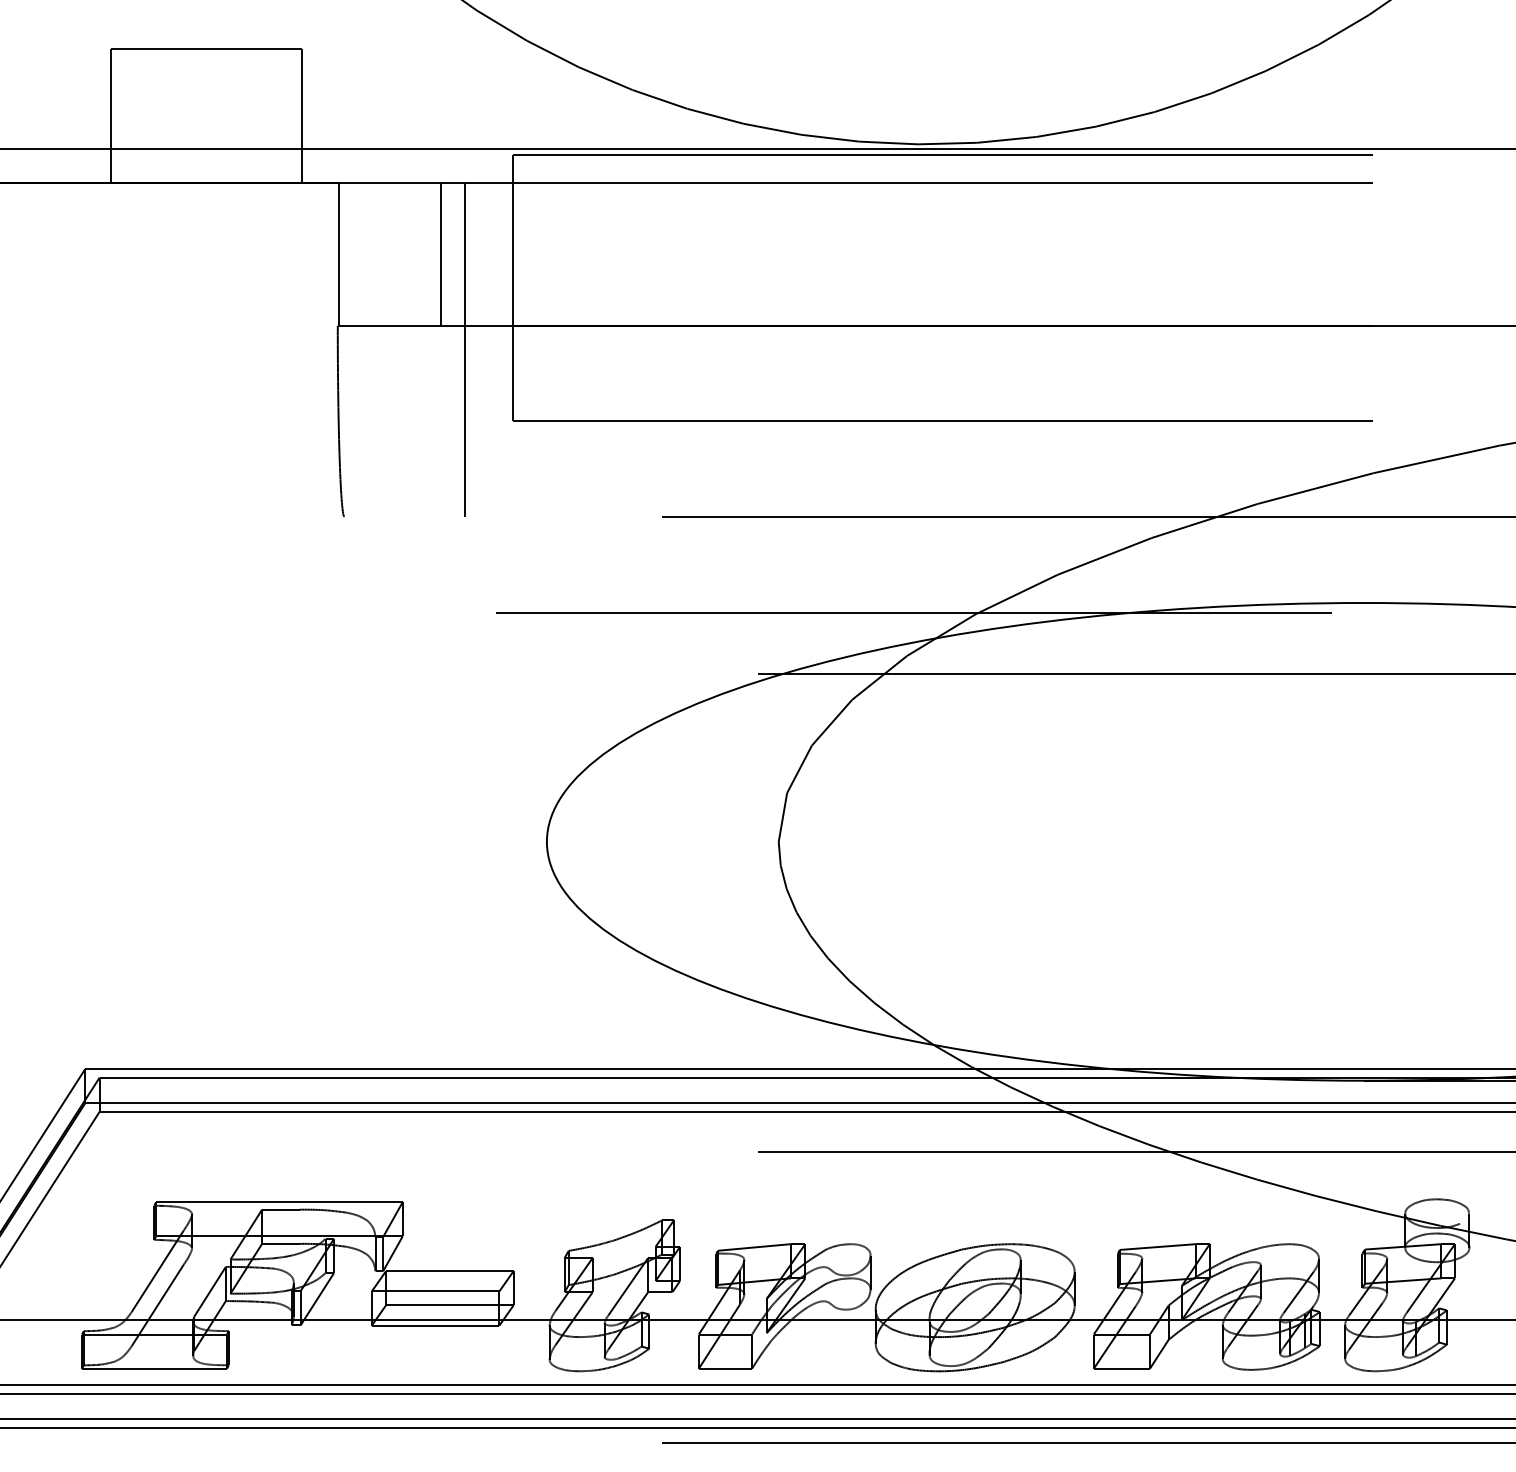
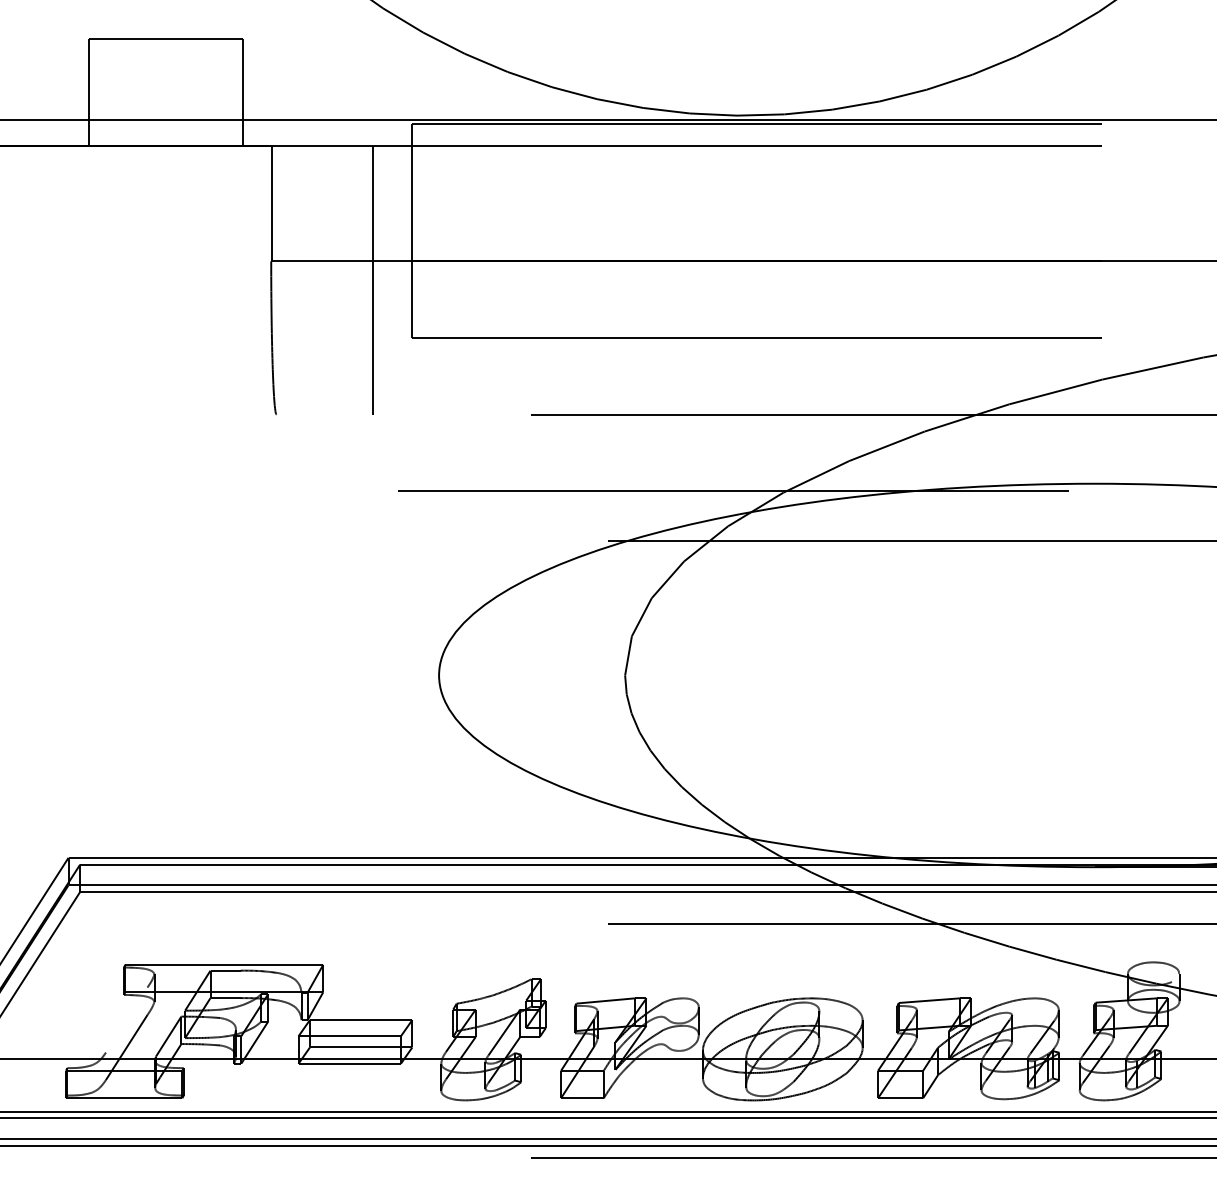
line: (441, 253) -> (354, 203), removed
line: (157, 1270) -> (126, 1019), removed

